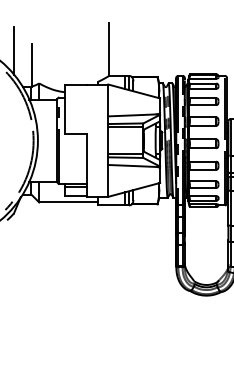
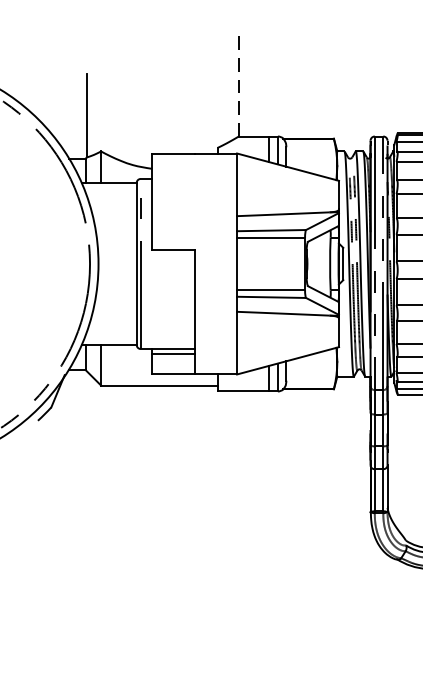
line: (109, 49) -> (239, 84), solid -> dashed
line: (14, 50) -> (52, 86), removed

